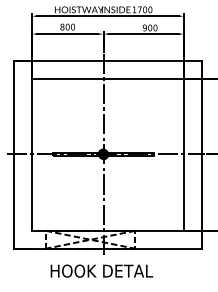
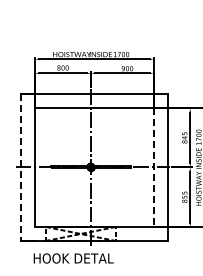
line: (14, 155) -> (21, 168), solid -> dashed
line: (183, 155) -> (153, 168), solid -> dashed
text: (101, 271) -> (73, 258), moved

